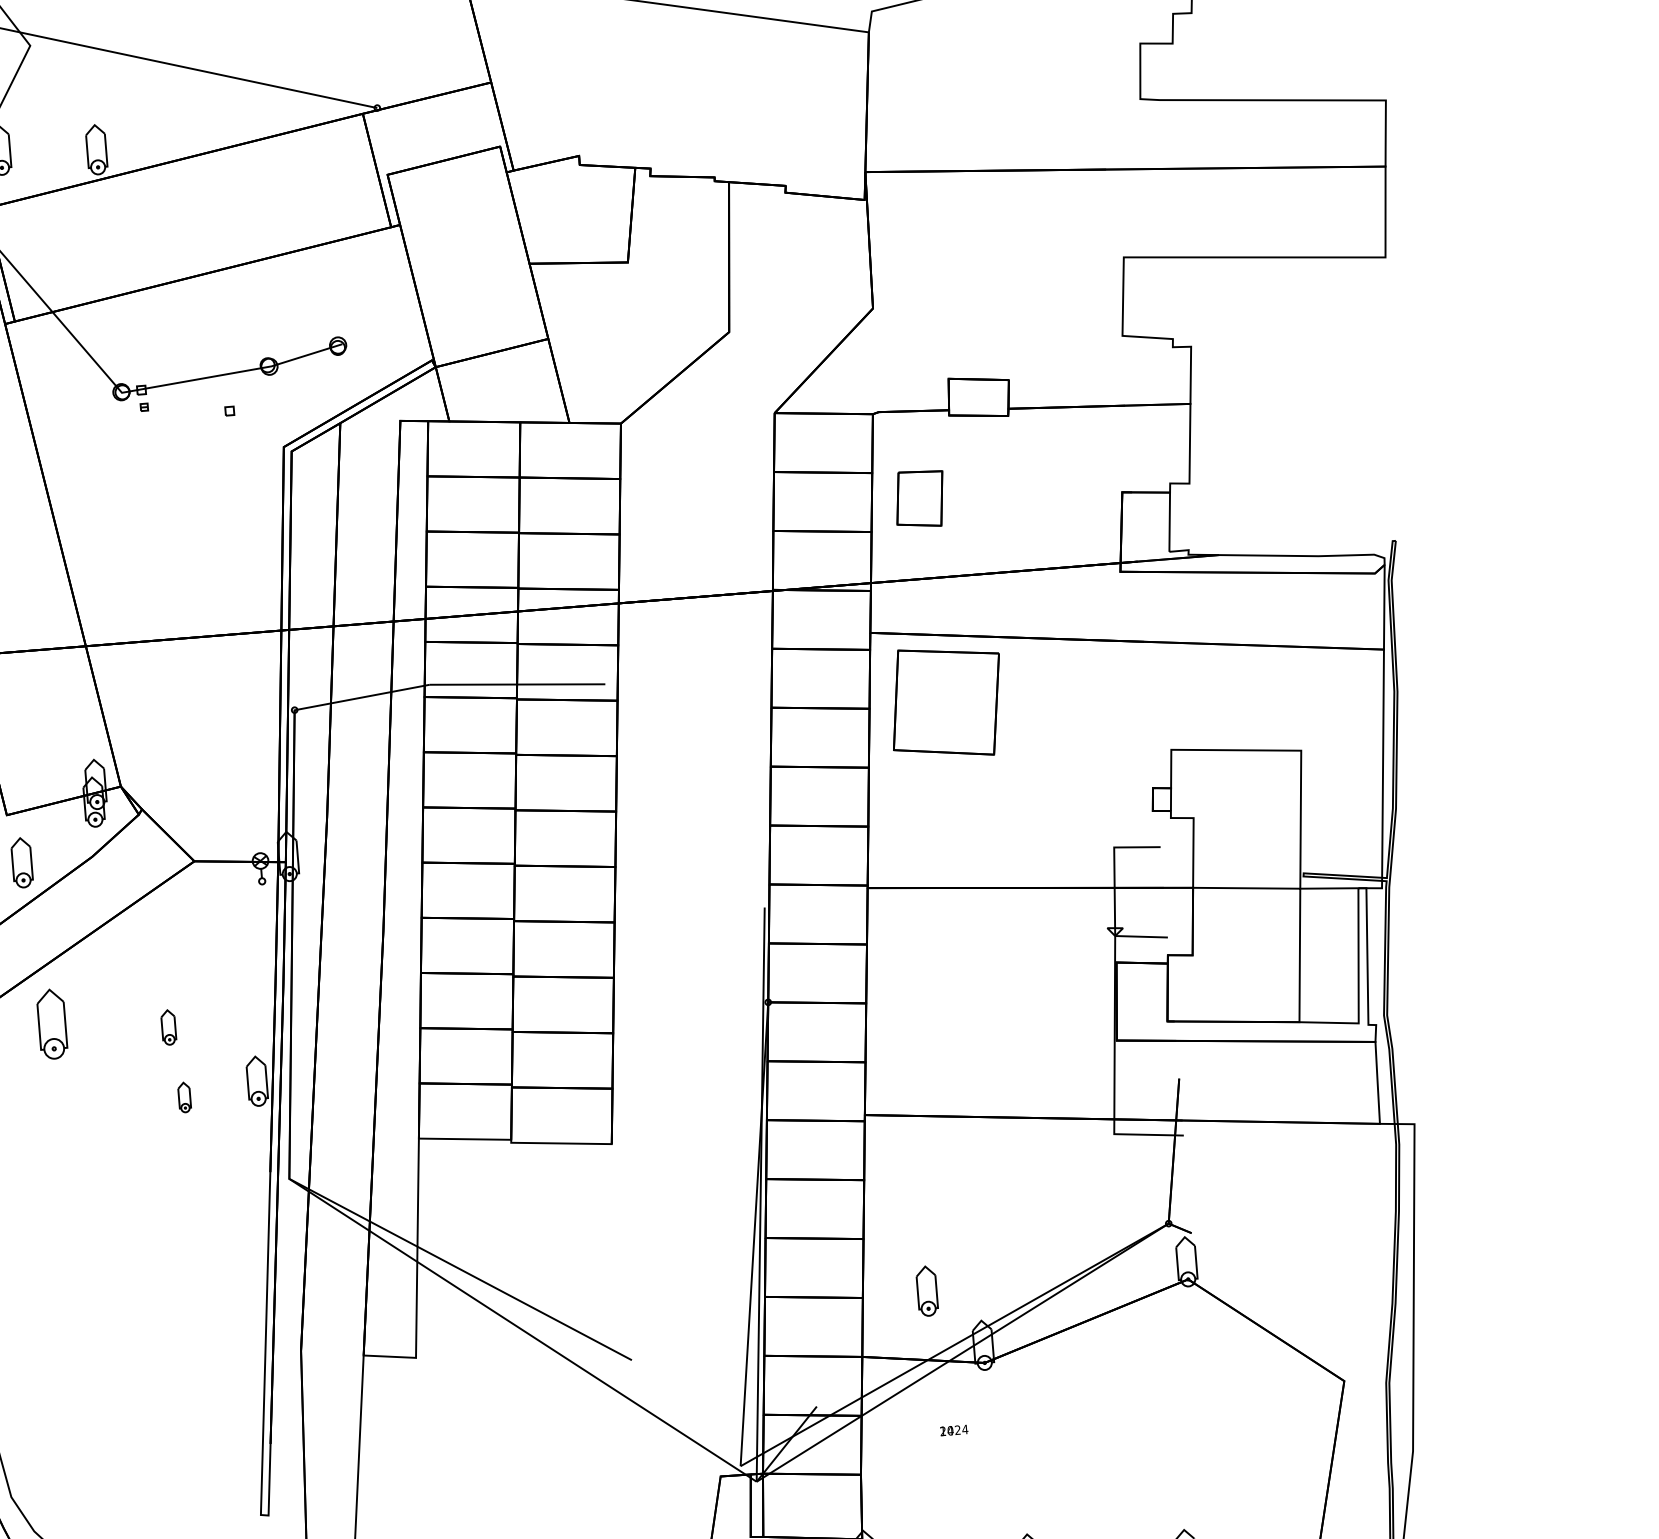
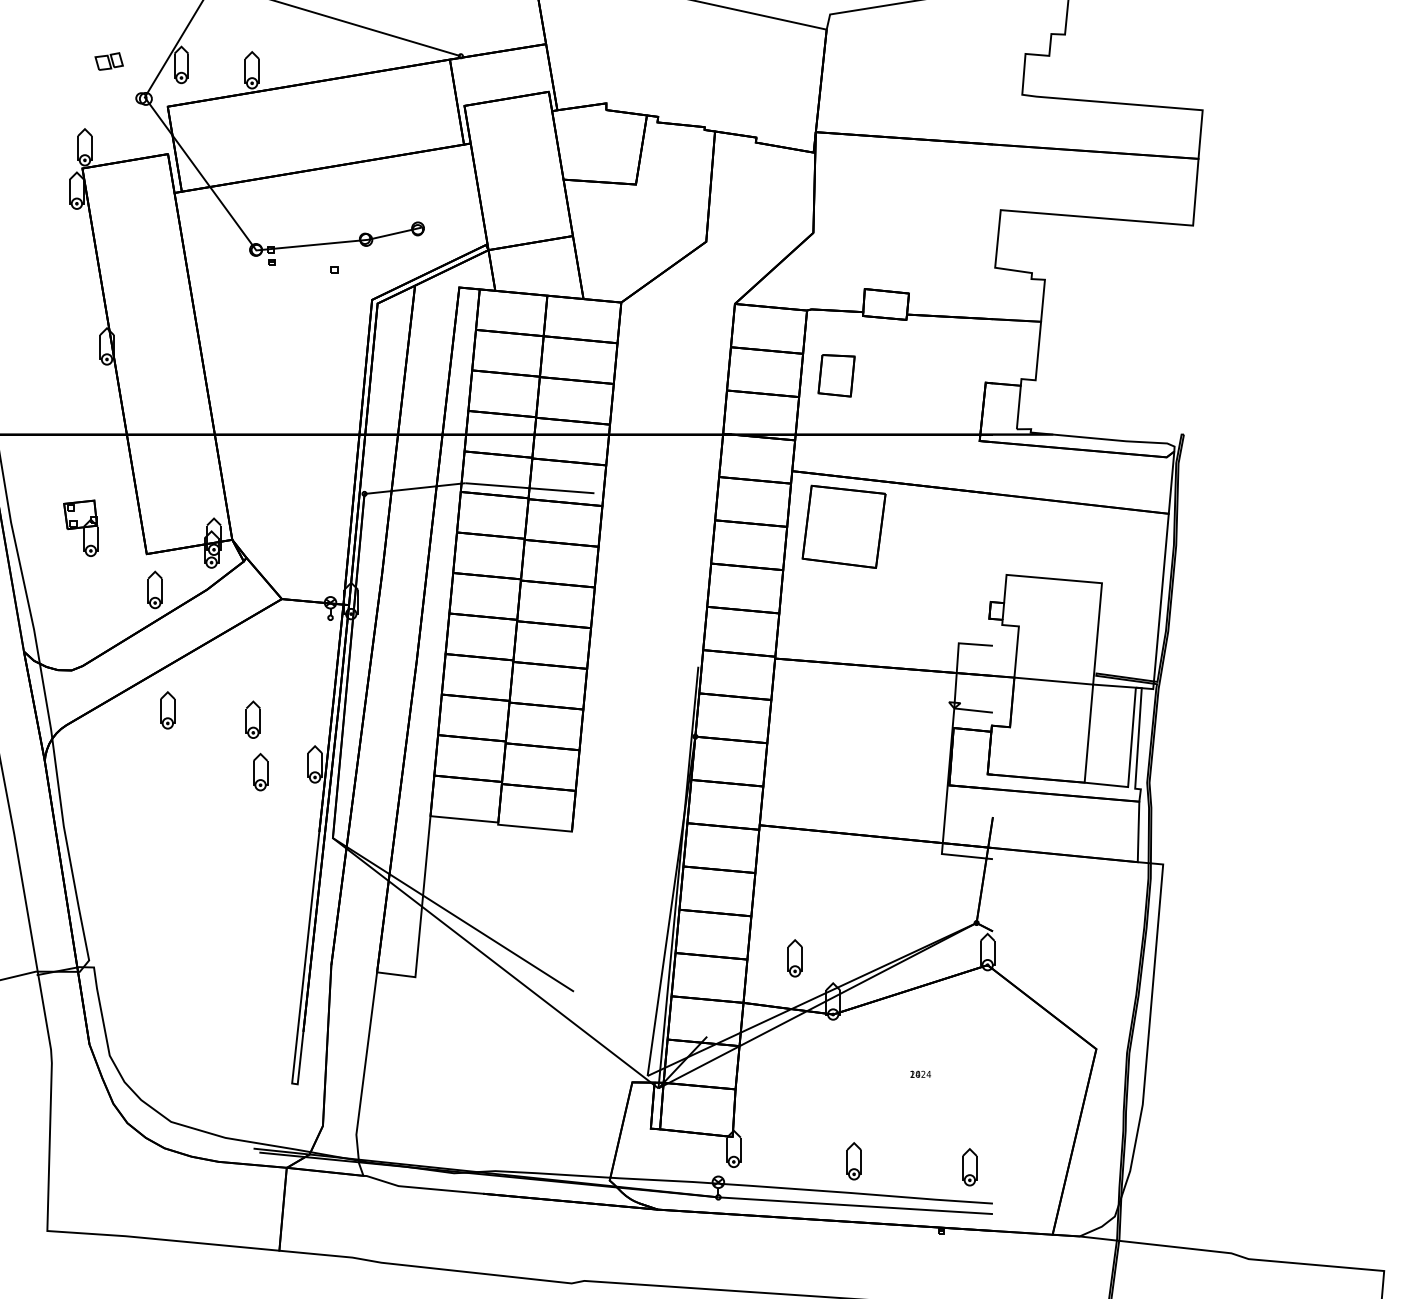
part: (51, 1024) -> (167, 710), size x0.71
part: (167, 1027) -> (252, 719), size x1.43
part: (184, 1096) -> (260, 771), size x1.67
text: (953, 1429) -> (920, 1073), moved

